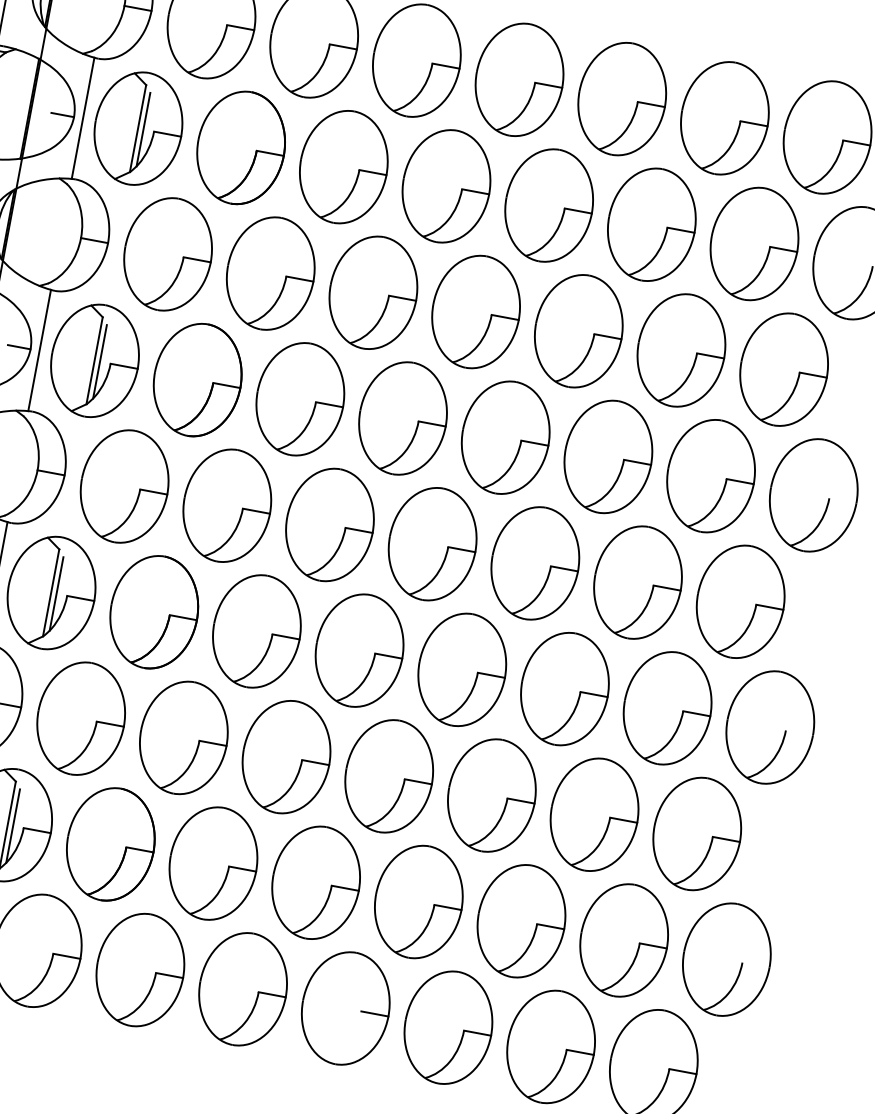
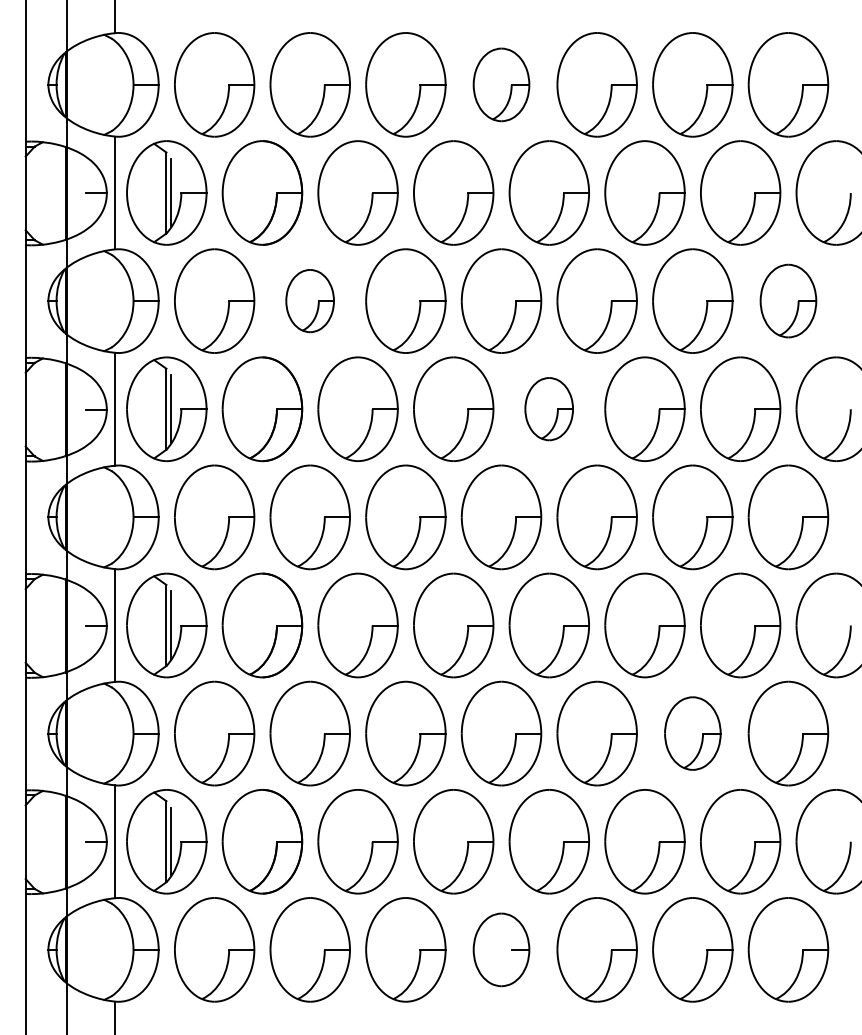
part: (519, 79) -> (501, 84), size x0.7
part: (270, 272) -> (309, 300), size x0.6
part: (784, 369) -> (788, 300), size x0.7
part: (504, 436) -> (548, 408), size x0.6
part: (594, 814) -> (692, 733), size x0.7
part: (345, 1008) -> (501, 949), size x0.7

